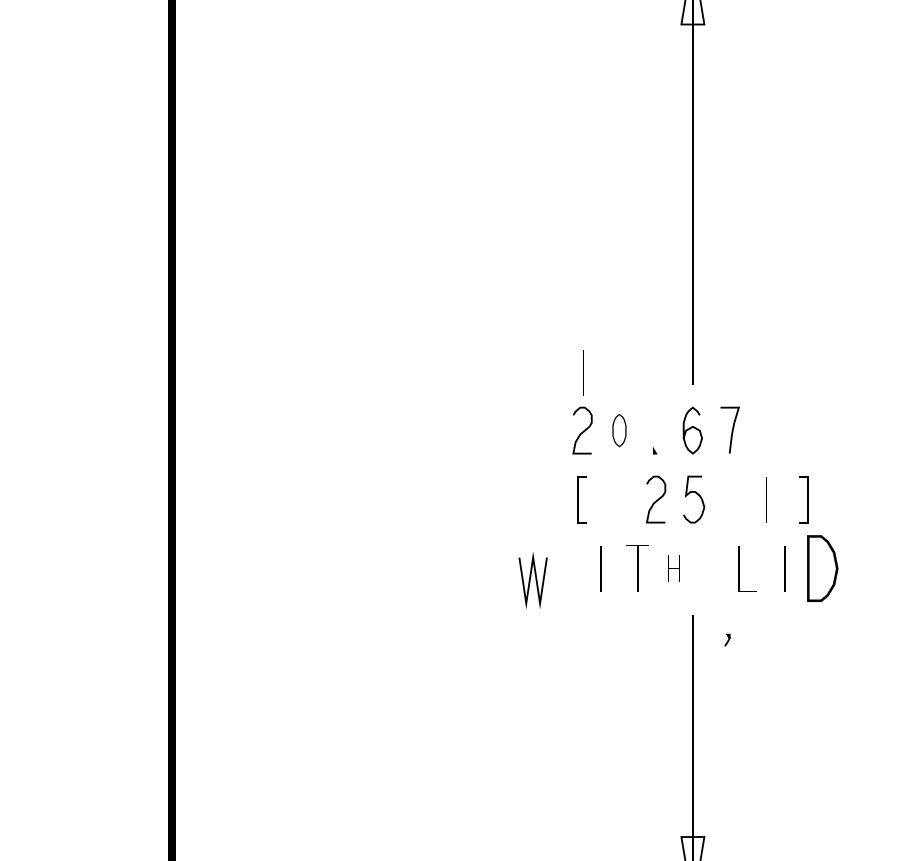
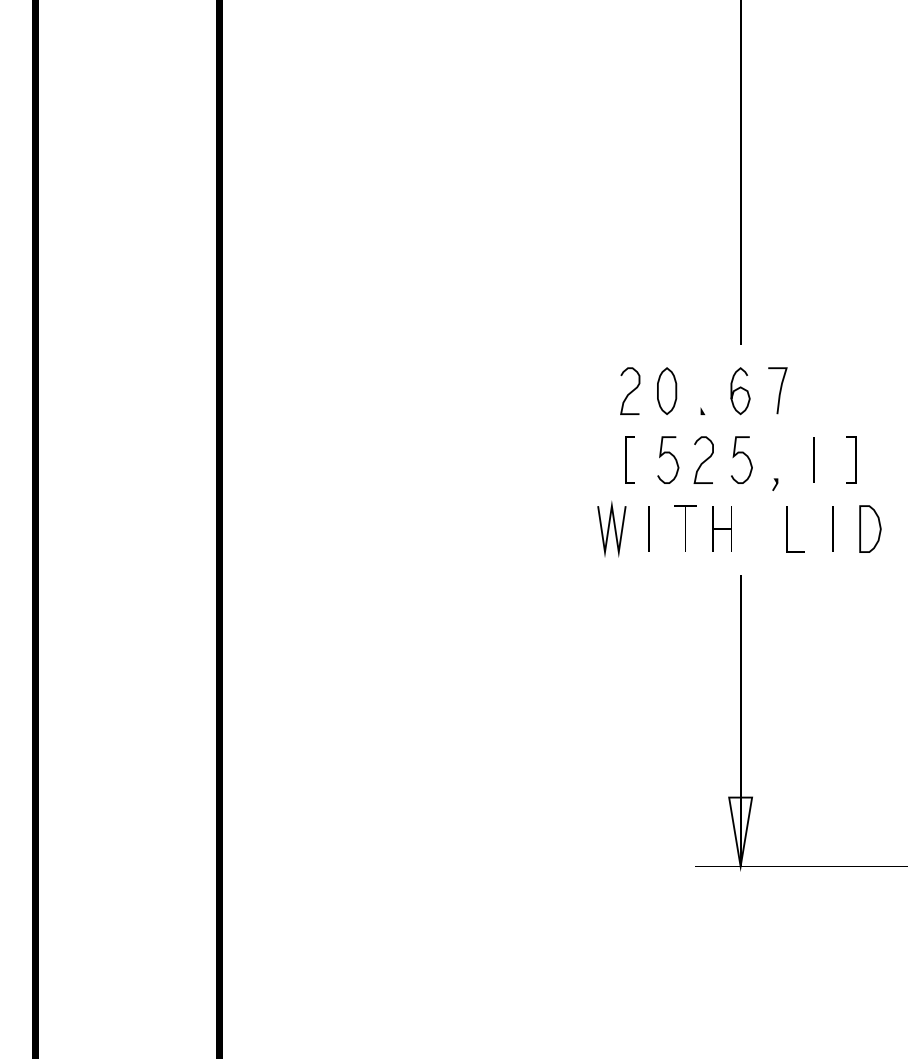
line: (582, 371) -> (630, 332), removed
part: (619, 429) -> (667, 390), size x1.43
curve: (623, 494) -> (671, 455), added
part: (673, 567) -> (721, 528), size x1.67
part: (822, 567) -> (870, 528), size x0.71
line: (530, 579) -> (609, 528), moved
line: (727, 639) -> (775, 484), moved

